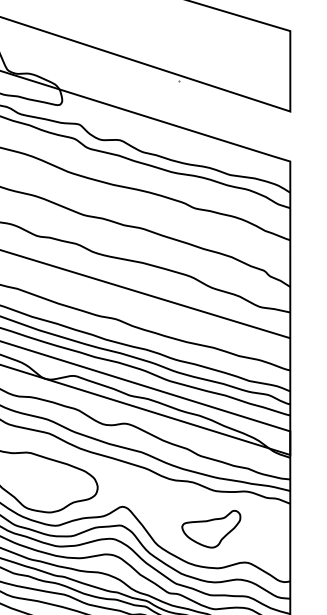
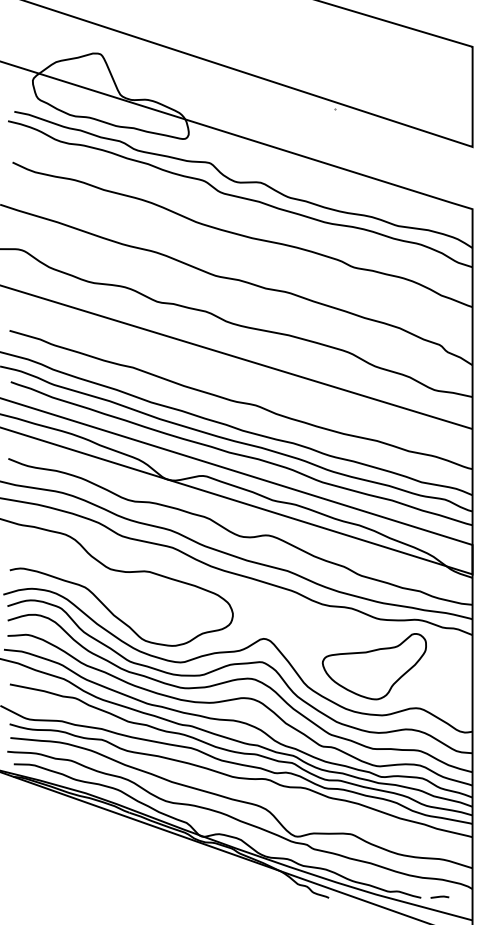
part: (210, 529) -> (373, 666), size x1.43

